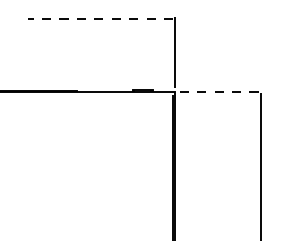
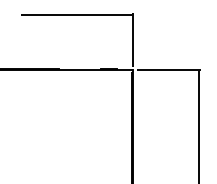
line: (100, 18) -> (76, 14), dashed -> solid
line: (221, 90) -> (168, 69), dashed -> solid

